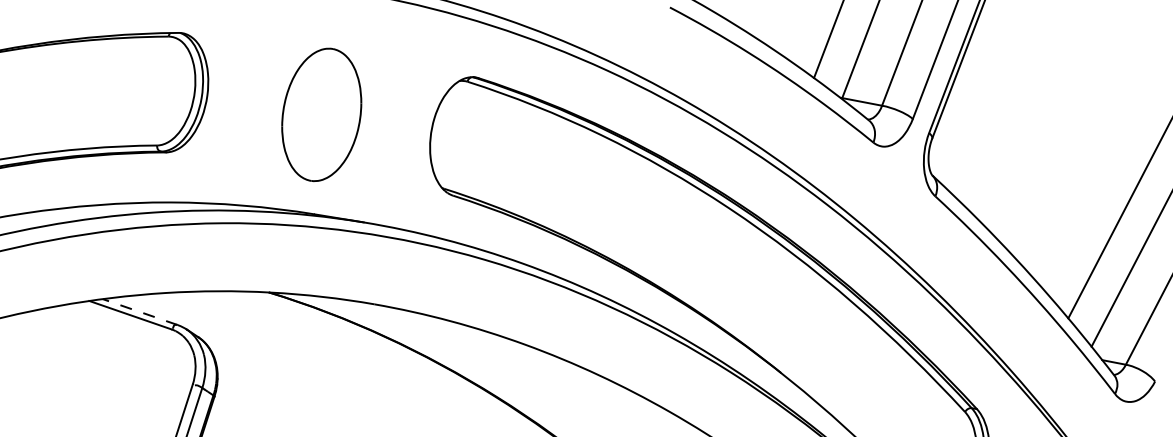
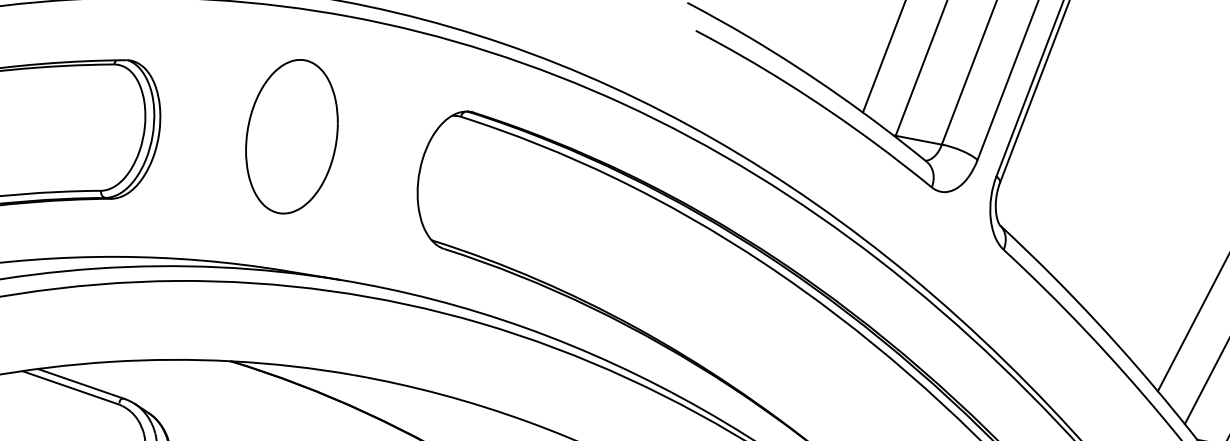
part: (321, 114) -> (291, 136), moved
line: (140, 312) -> (81, 384), dashed -> solid

